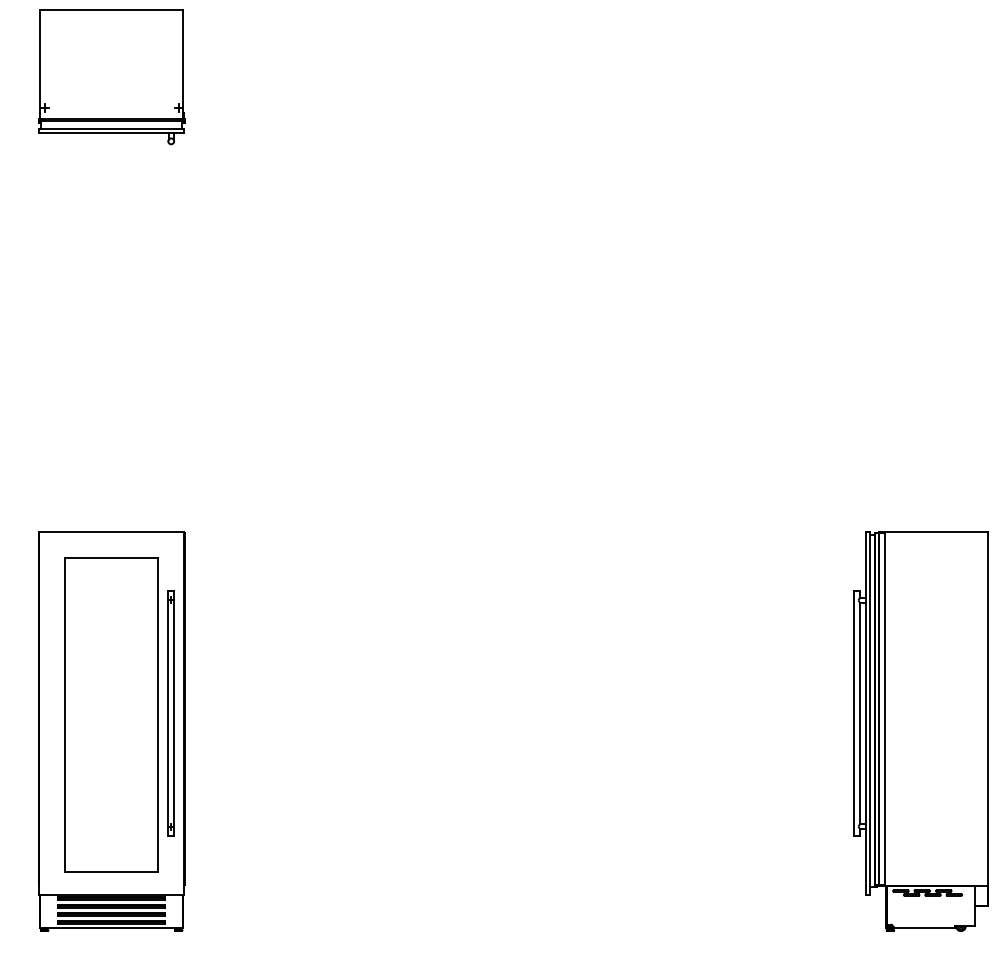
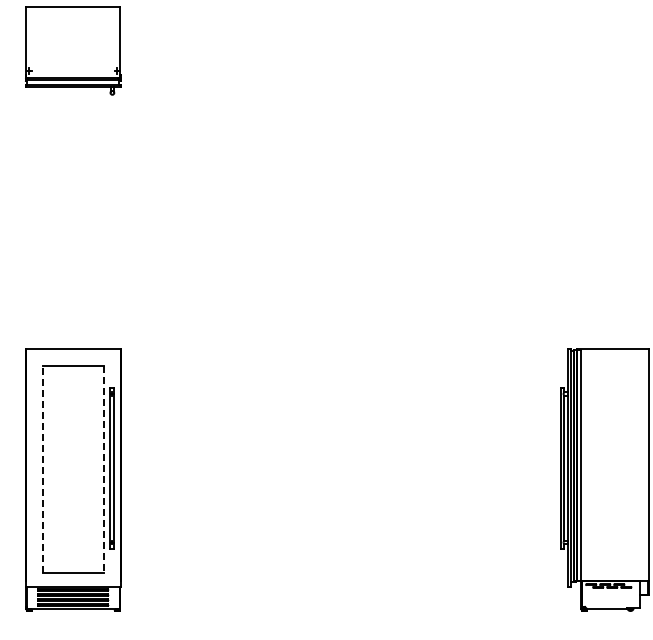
line: (64, 713) -> (42, 468), solid -> dashed
line: (157, 715) -> (103, 469), solid -> dashed

